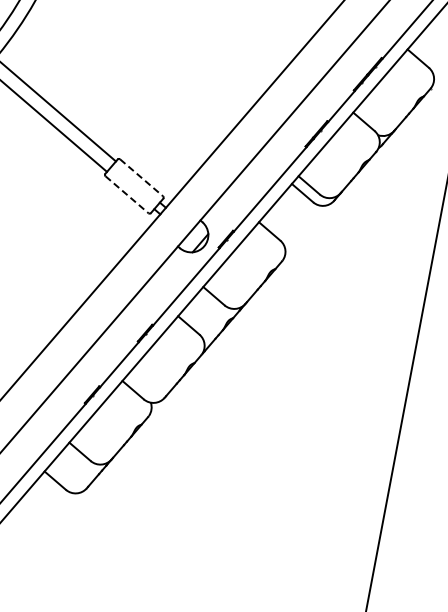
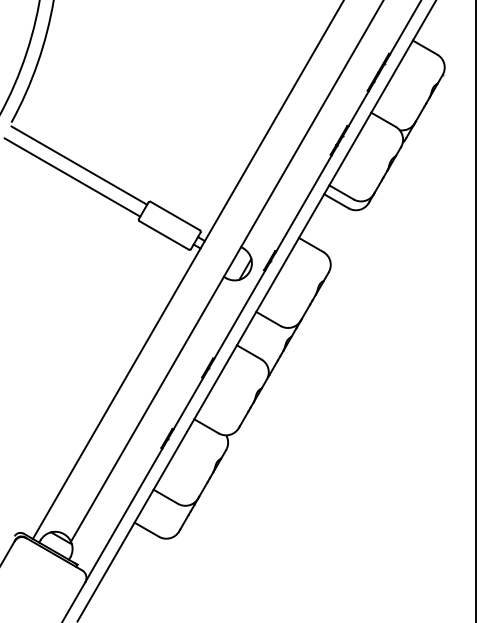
line: (141, 178) -> (175, 216), dashed -> solid
line: (127, 194) -> (164, 235), dashed -> solid

